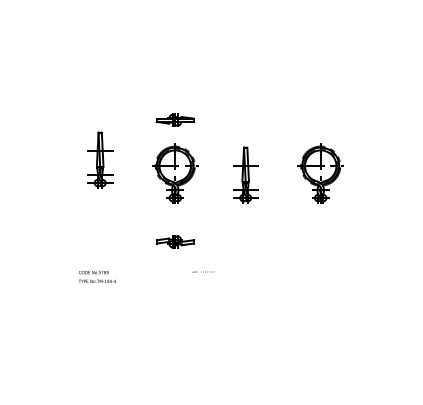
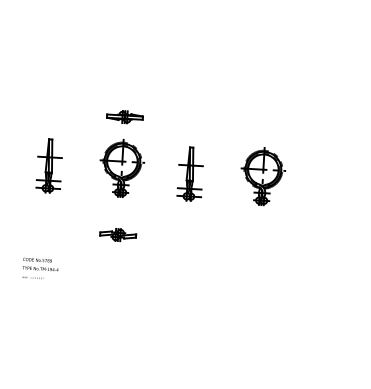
part: (100, 159) -> (49, 165), moved
text: (203, 271) -> (33, 277), moved

